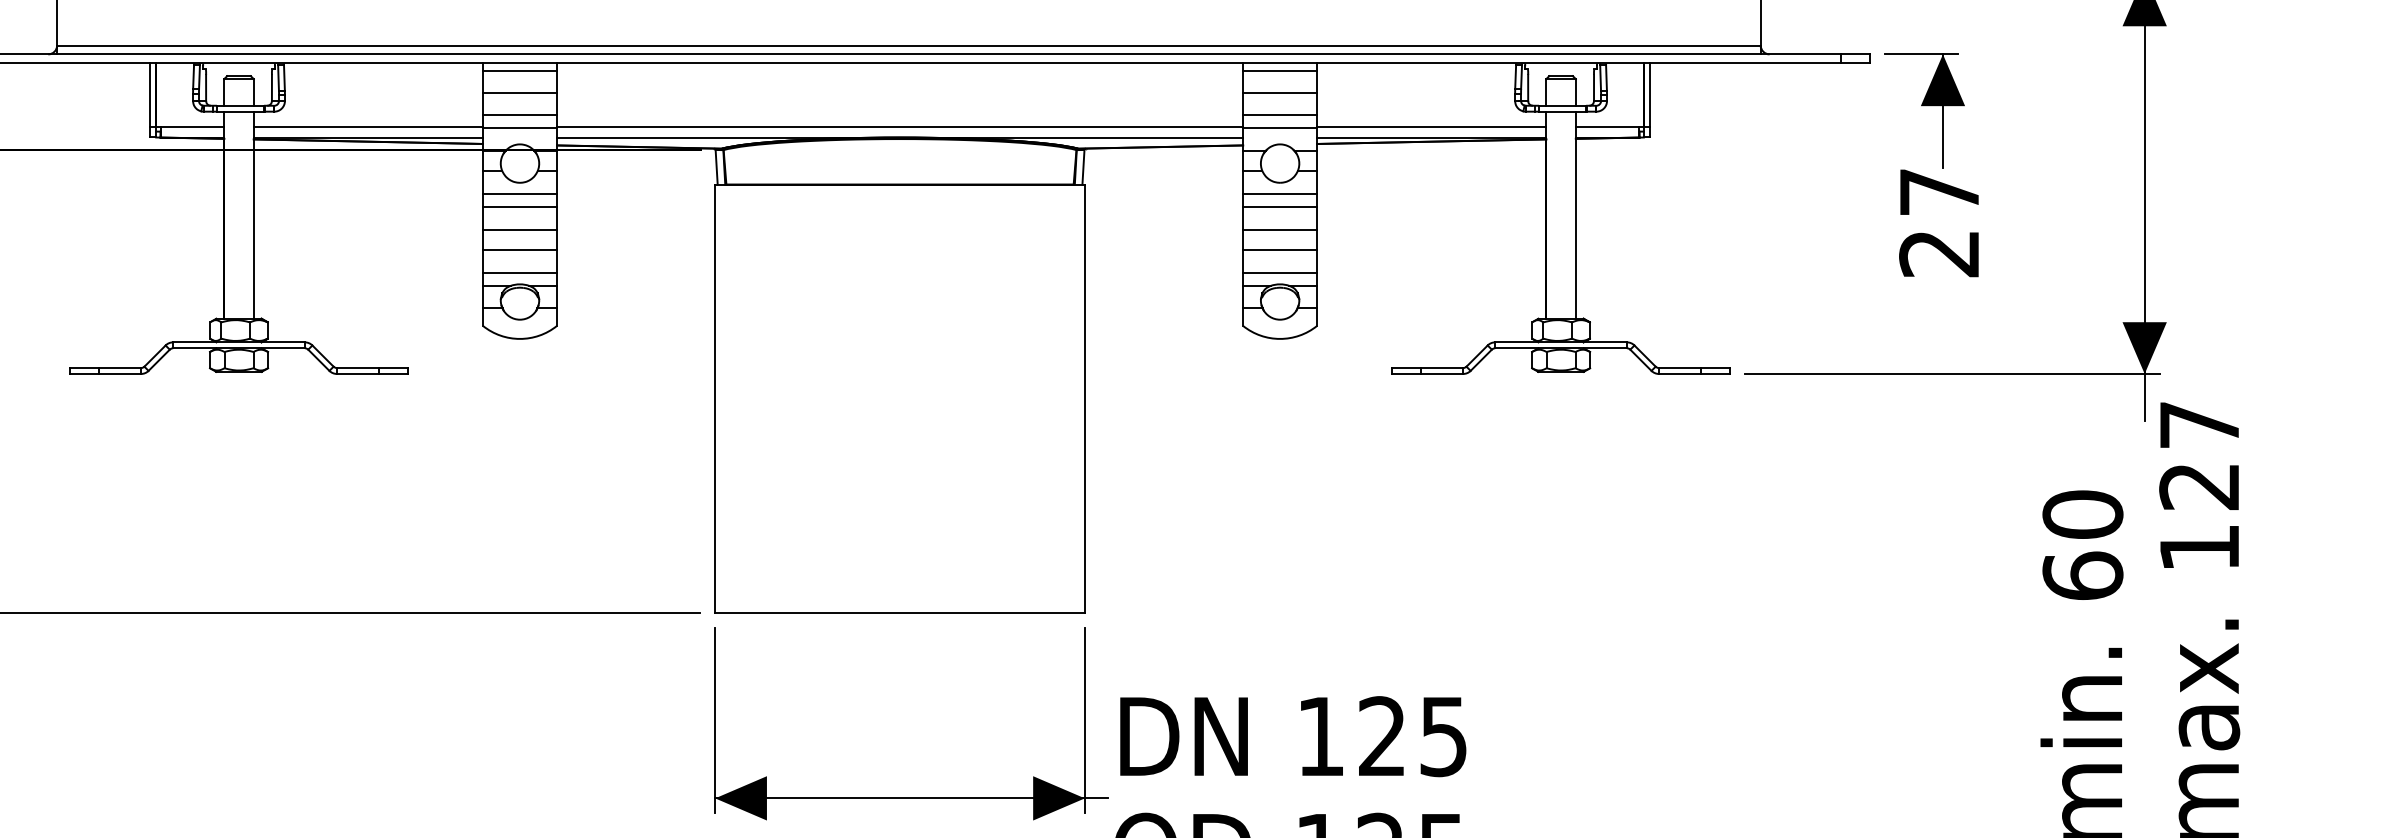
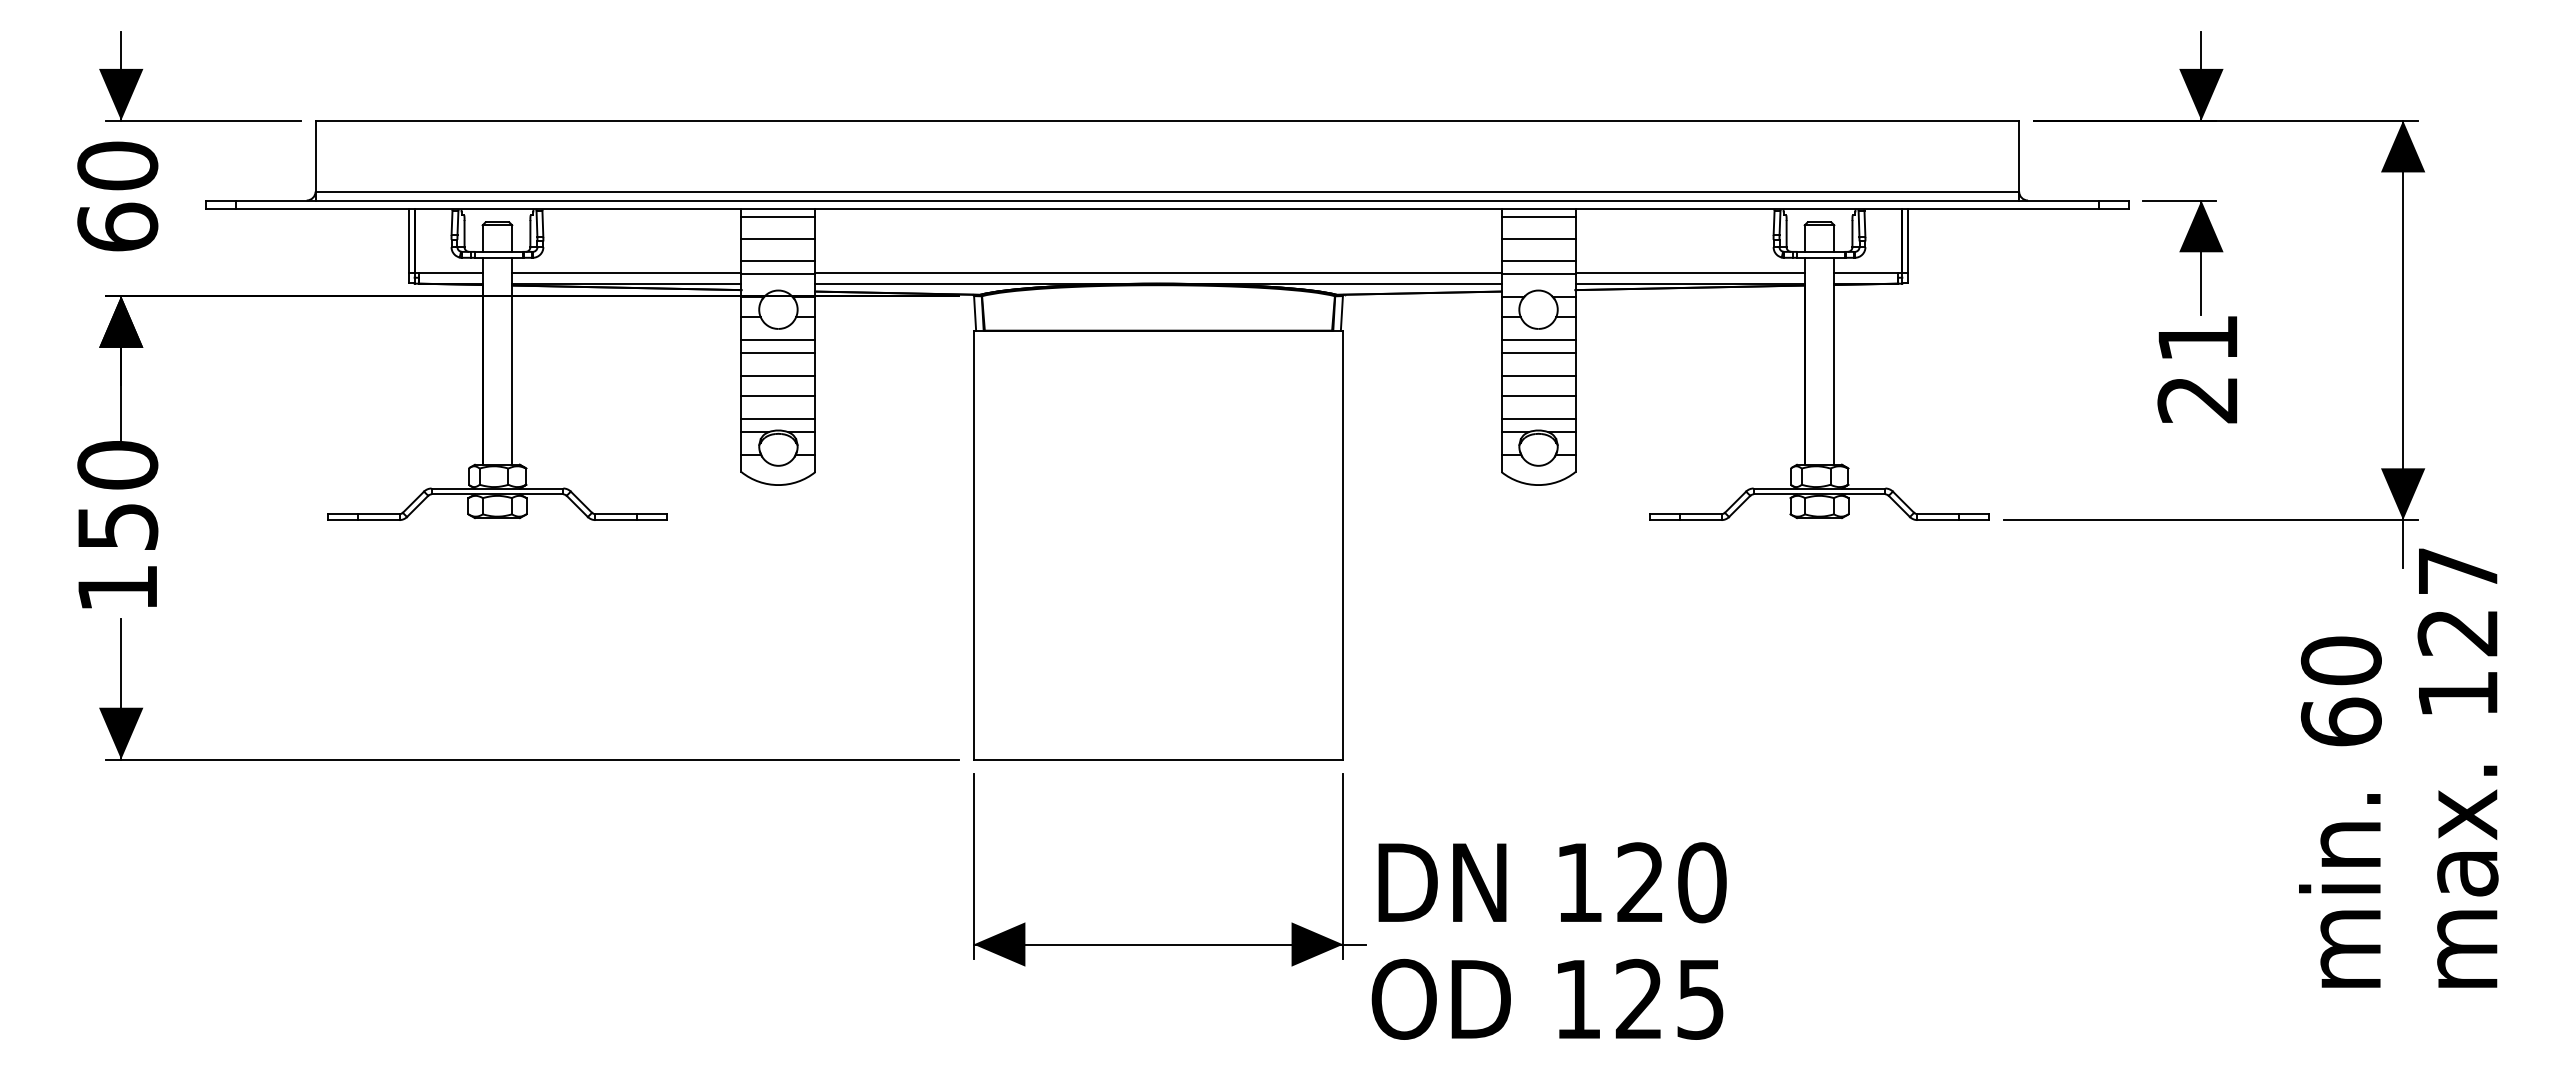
text: (1939, 191) -> (2197, 337), 27 -> 21
text: (1444, 736) -> (1702, 882), 125 -> 120

